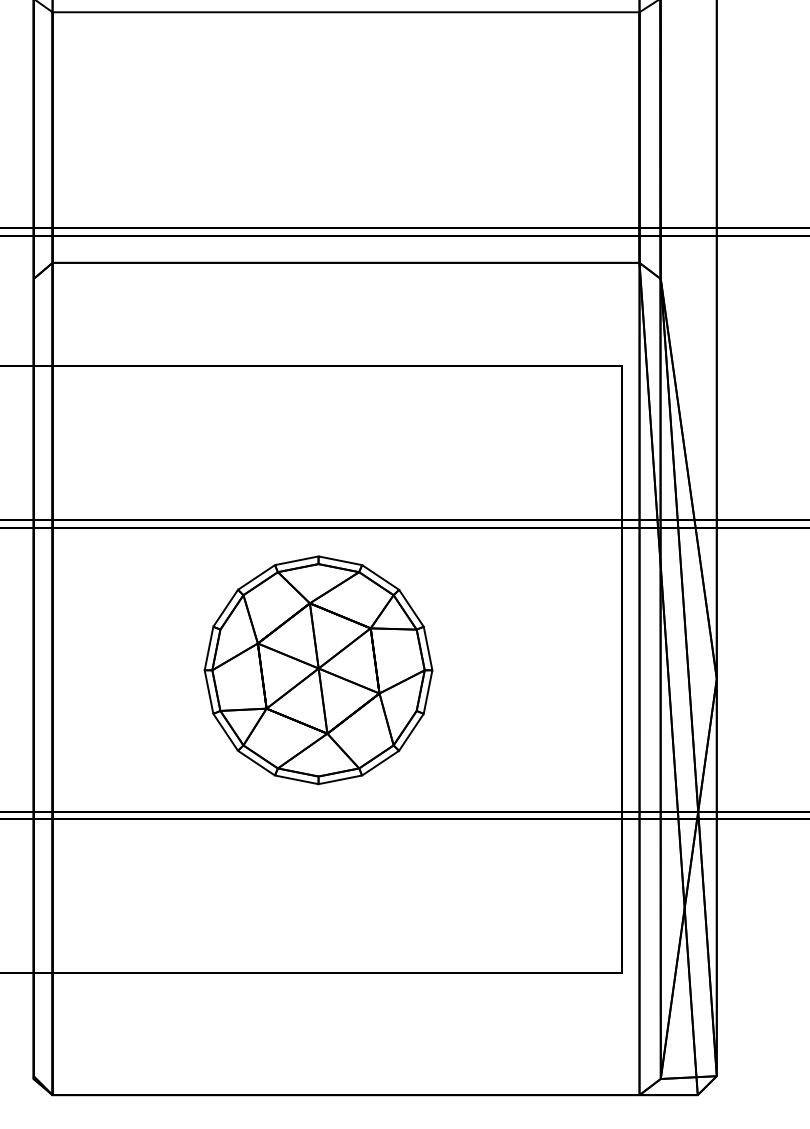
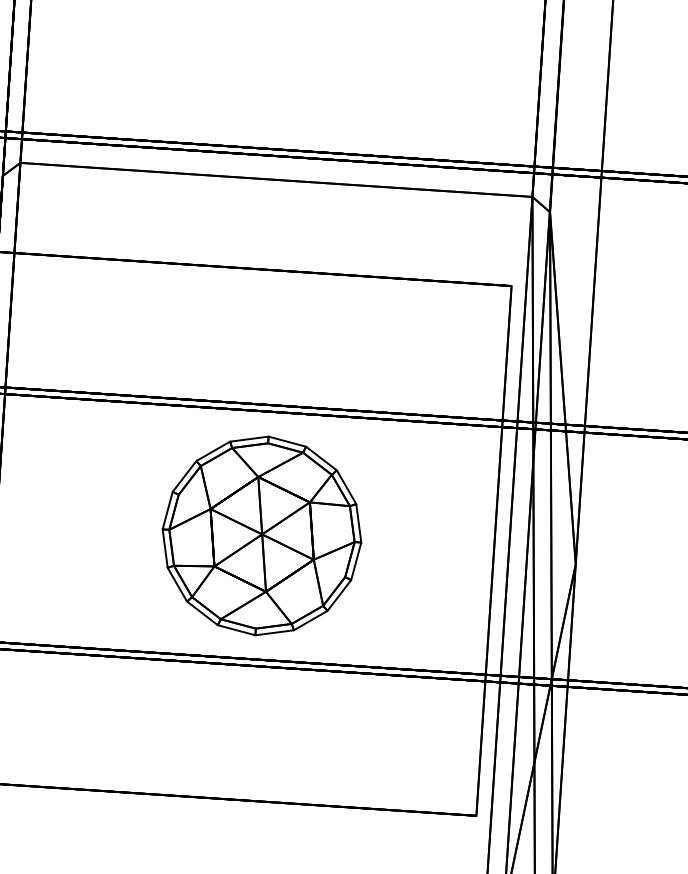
part: (318, 670) -> (261, 536), moved

